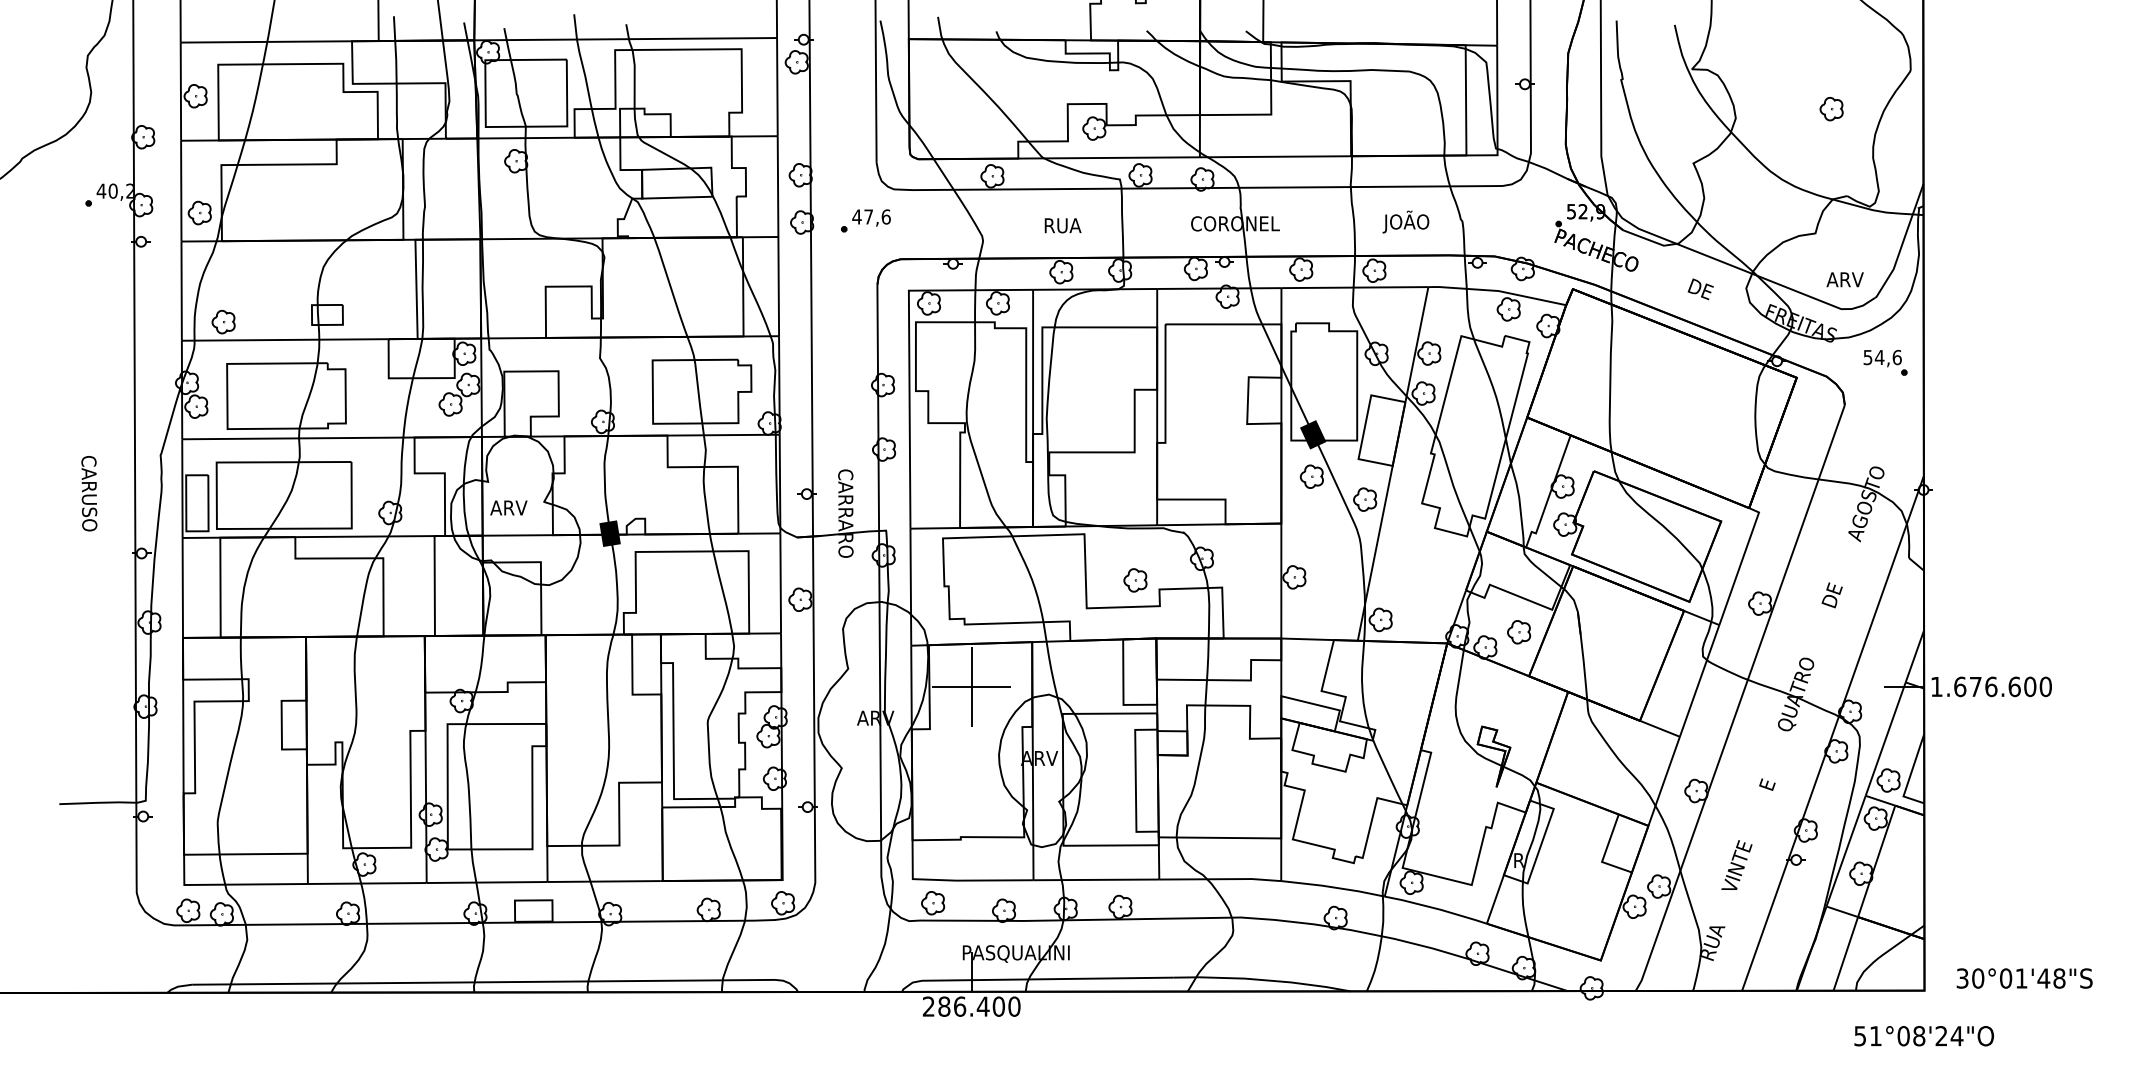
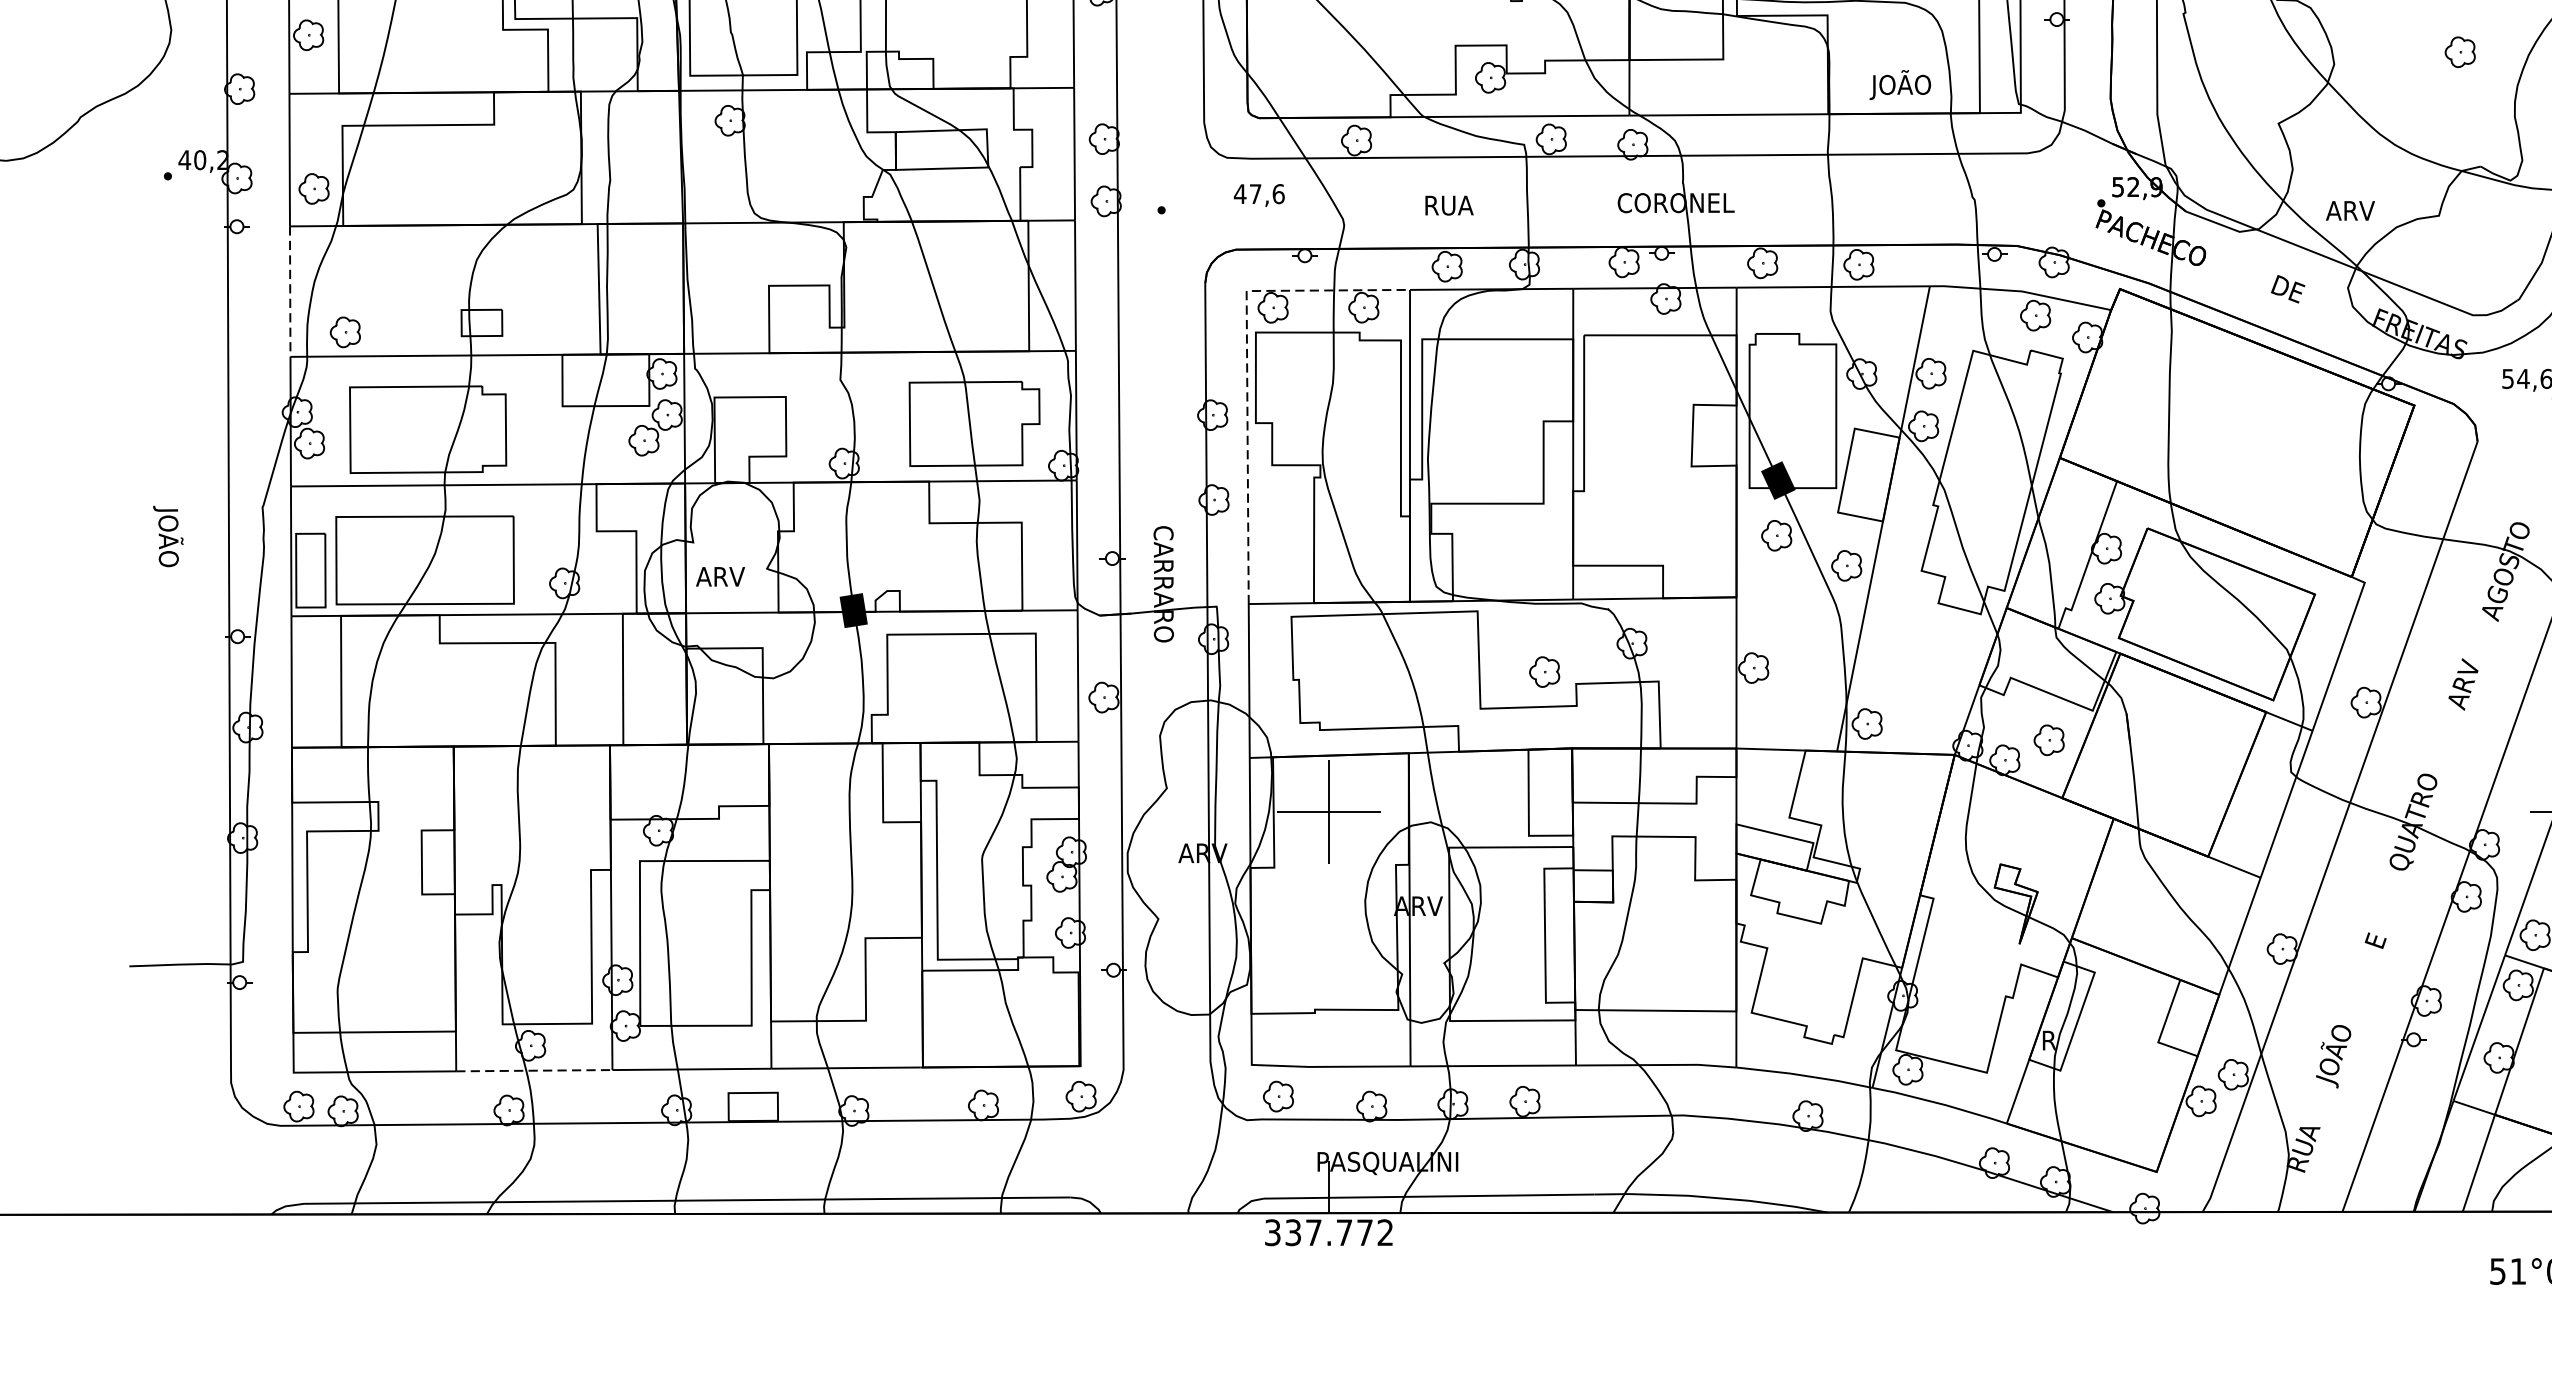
text: (871, 217) -> (1259, 194), moved
text: (1405, 221) -> (1899, 84), moved
text: (1844, 279) -> (2349, 210), moved
line: (181, 291) -> (289, 292), solid -> dashed
line: (909, 346) -> (1247, 364), solid -> dashed
text: (88, 492) -> (167, 556), CARUSO -> JOÃO
text: (1833, 589) -> (2462, 684), DE -> ARV
text: (1736, 868) -> (2335, 1050), VINTE -> JOÃO
line: (367, 883) -> (534, 1070), solid -> dashed
text: (971, 1006) -> (1329, 1232), 286.400 -> 337.772

